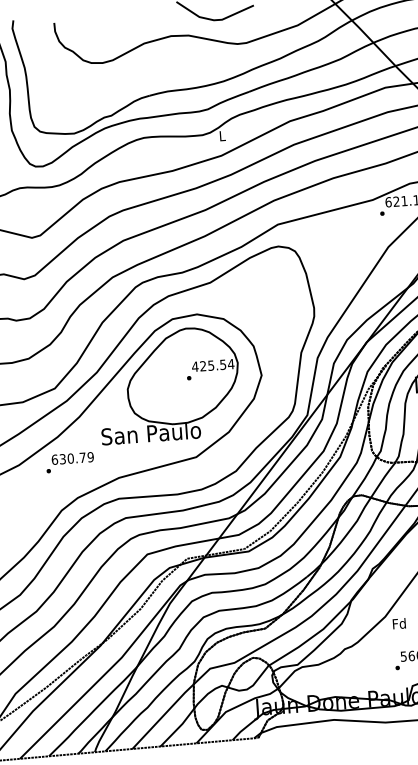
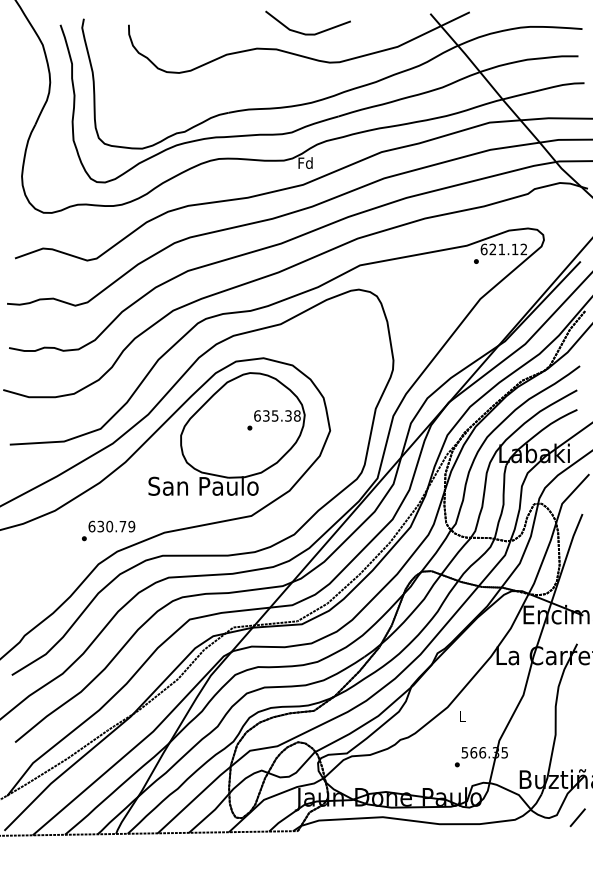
text: (222, 135) -> (305, 162), L -> Fd
text: (212, 365) -> (276, 415), 425.54 -> 635.38
text: (70, 462) -> (108, 530), moved
text: (399, 623) -> (462, 715), Fd -> L

